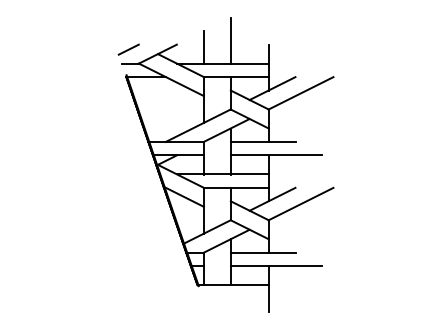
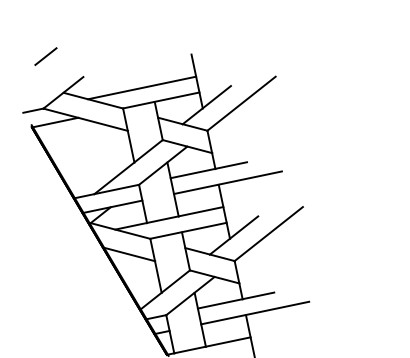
line: (230, 40) -> (145, 58), removed
line: (203, 47) -> (115, 73), removed
line: (128, 49) -> (45, 56), moved

